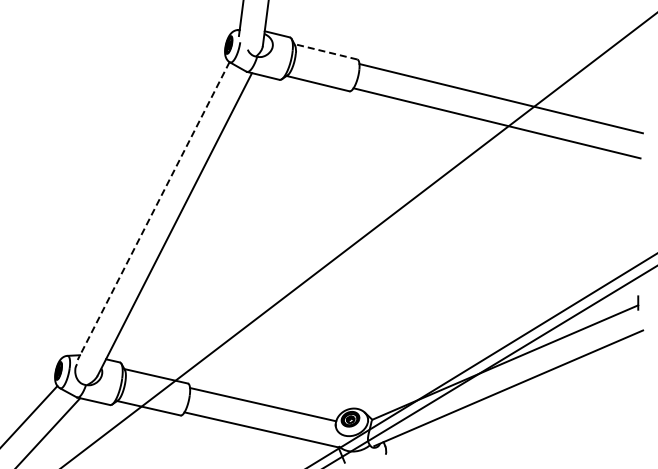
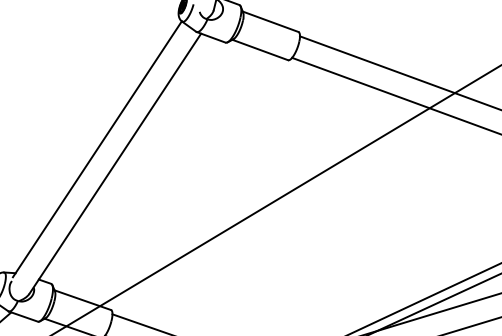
line: (325, 51) -> (270, 21), dashed -> solid
line: (153, 211) -> (97, 149), dashed -> solid

